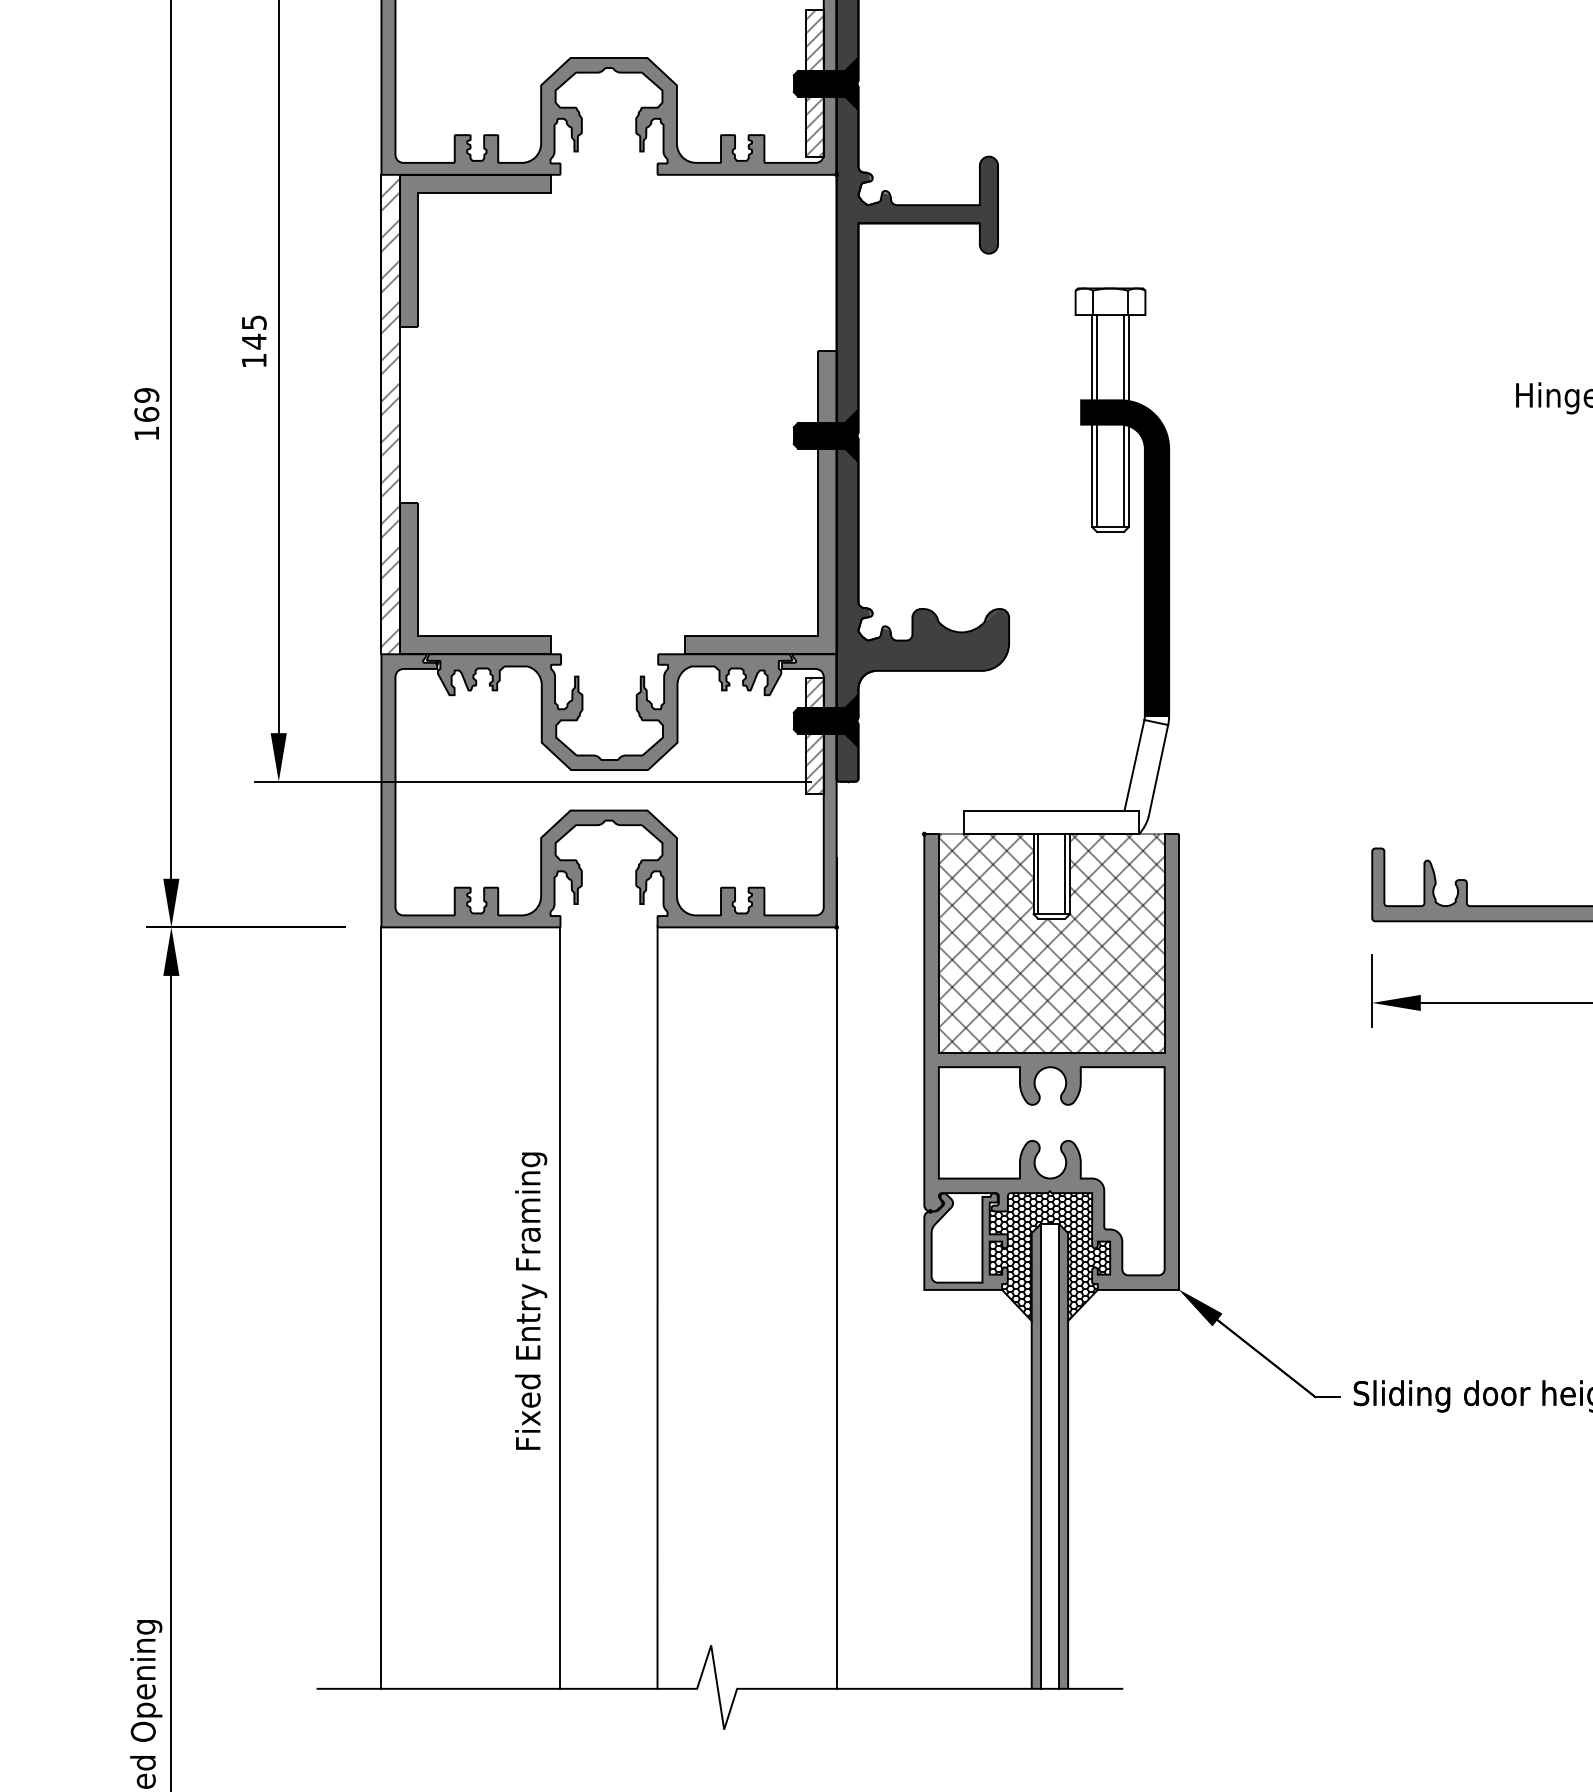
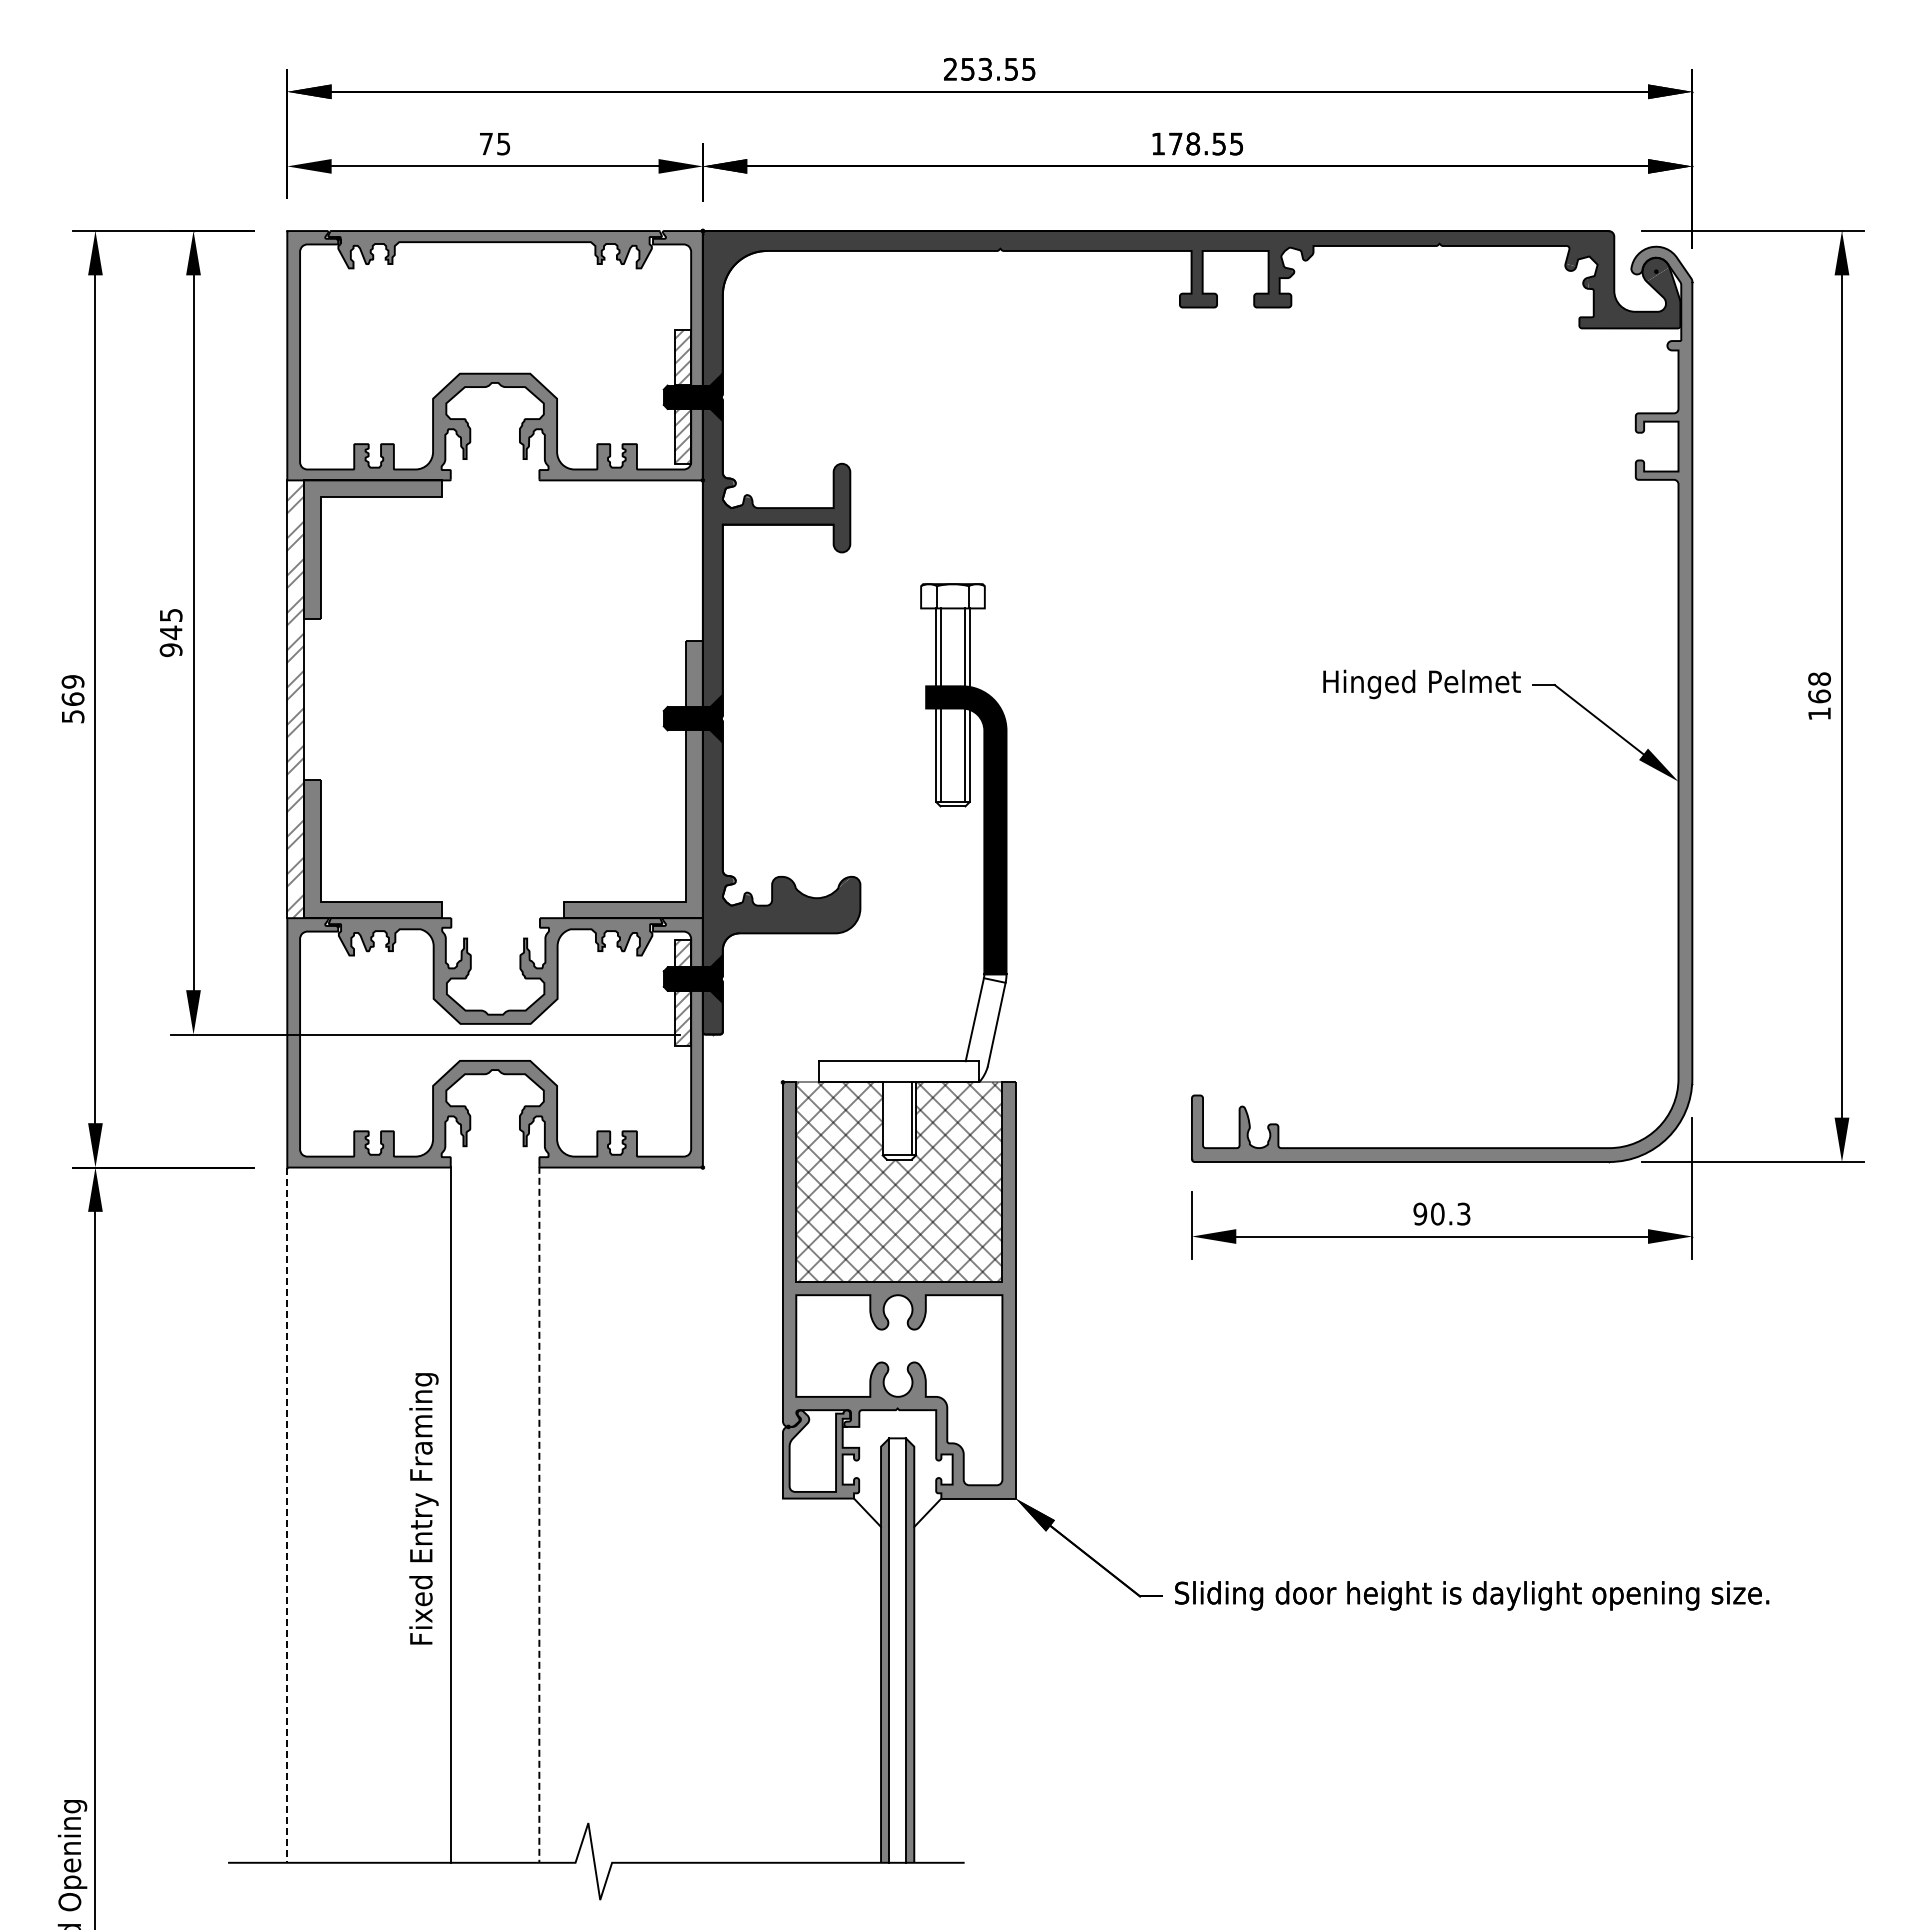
text: (253, 361) -> (170, 650), 145 -> 945
text: (147, 433) -> (73, 716), 169 -> 569
line: (1037, 873) -> (886, 1118), removed
hatch: (1049, 1256) -> (897, 1468), removed
line: (836, 1272) -> (702, 1482), removed
line: (657, 1307) -> (539, 1514), solid -> dashed
line: (381, 1308) -> (287, 1515), solid -> dashed

